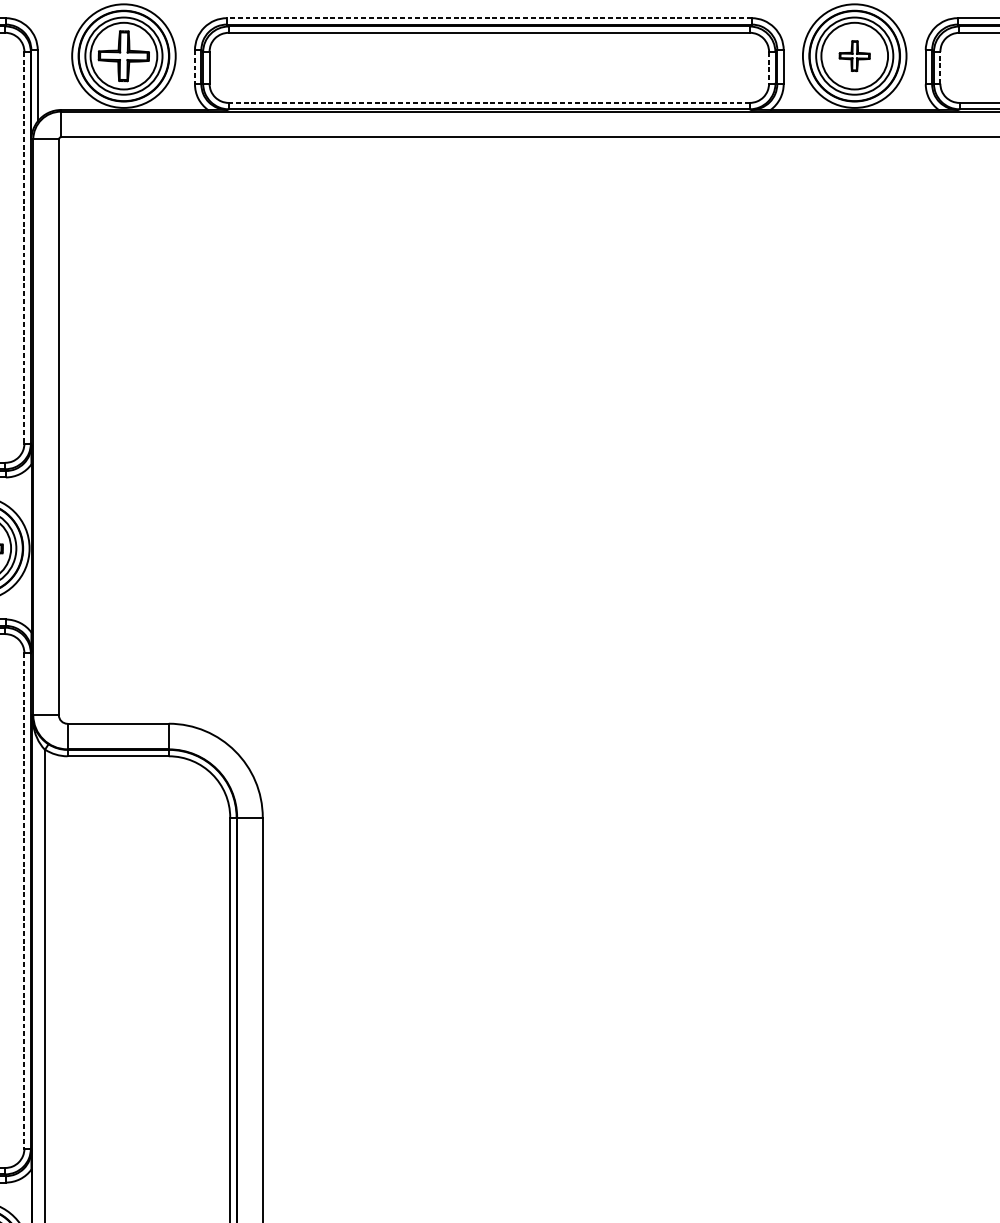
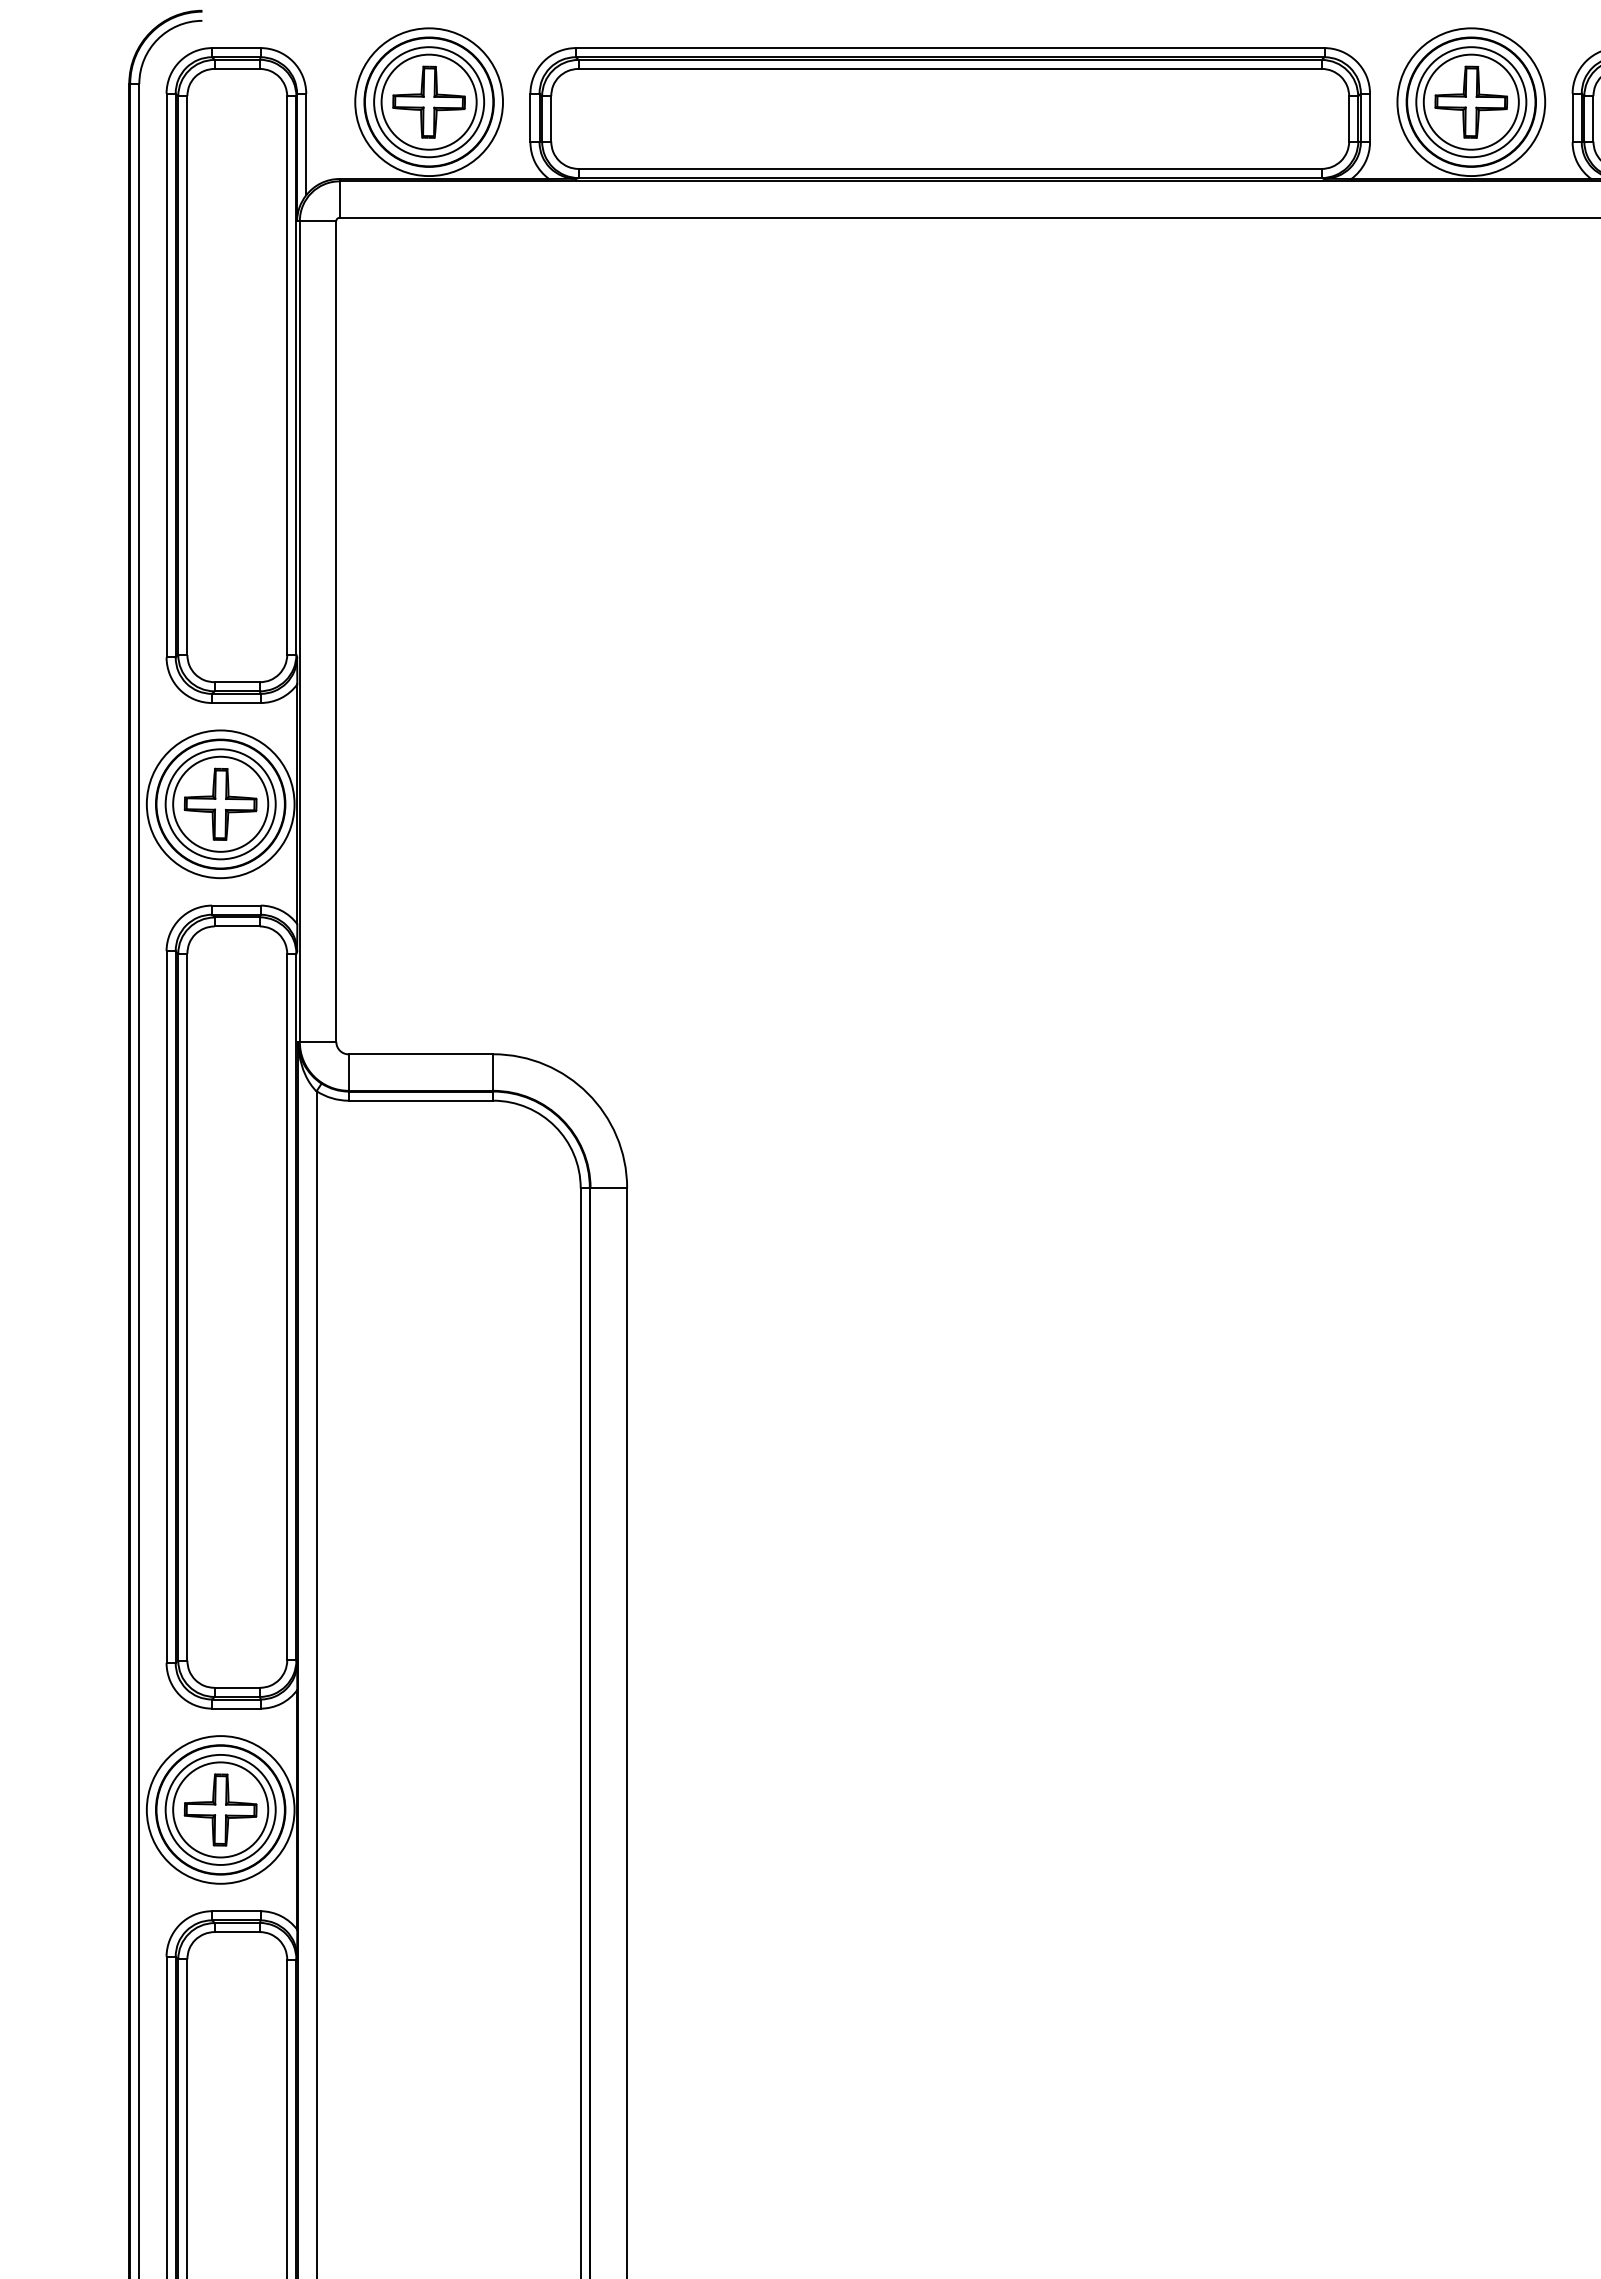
line: (488, 18) -> (949, 48), dashed -> solid
part: (854, 55) -> (1471, 101), size x1.67
line: (195, 67) -> (530, 118), dashed -> solid
line: (769, 67) -> (1349, 118), dashed -> solid
line: (940, 67) -> (1593, 118), dashed -> solid
line: (489, 102) -> (950, 168), dashed -> solid
line: (24, 248) -> (287, 376), dashed -> solid
line: (24, 901) -> (287, 1307), dashed -> solid

